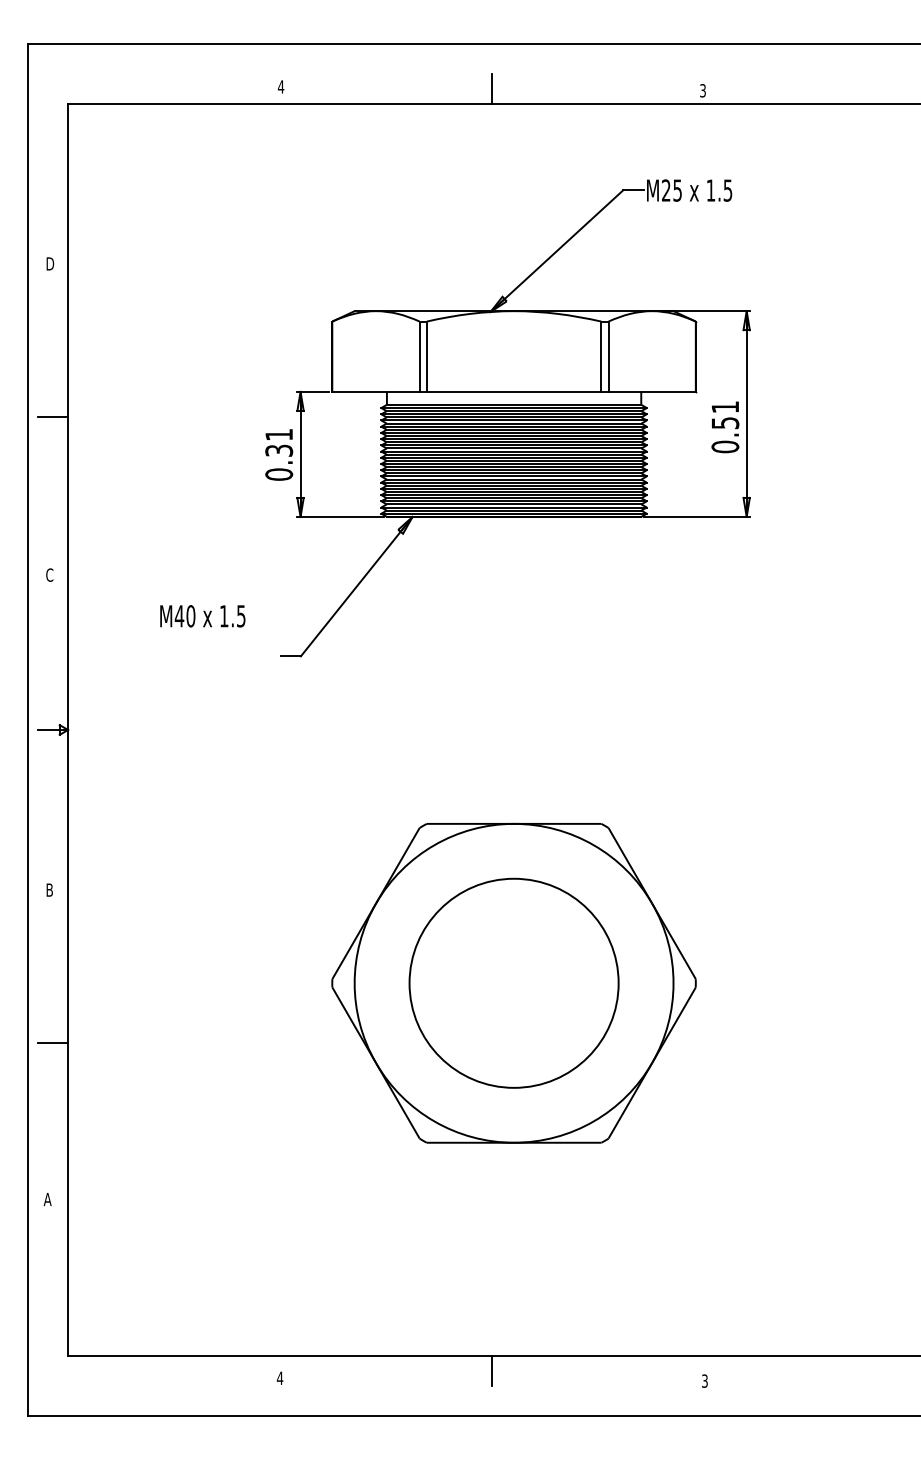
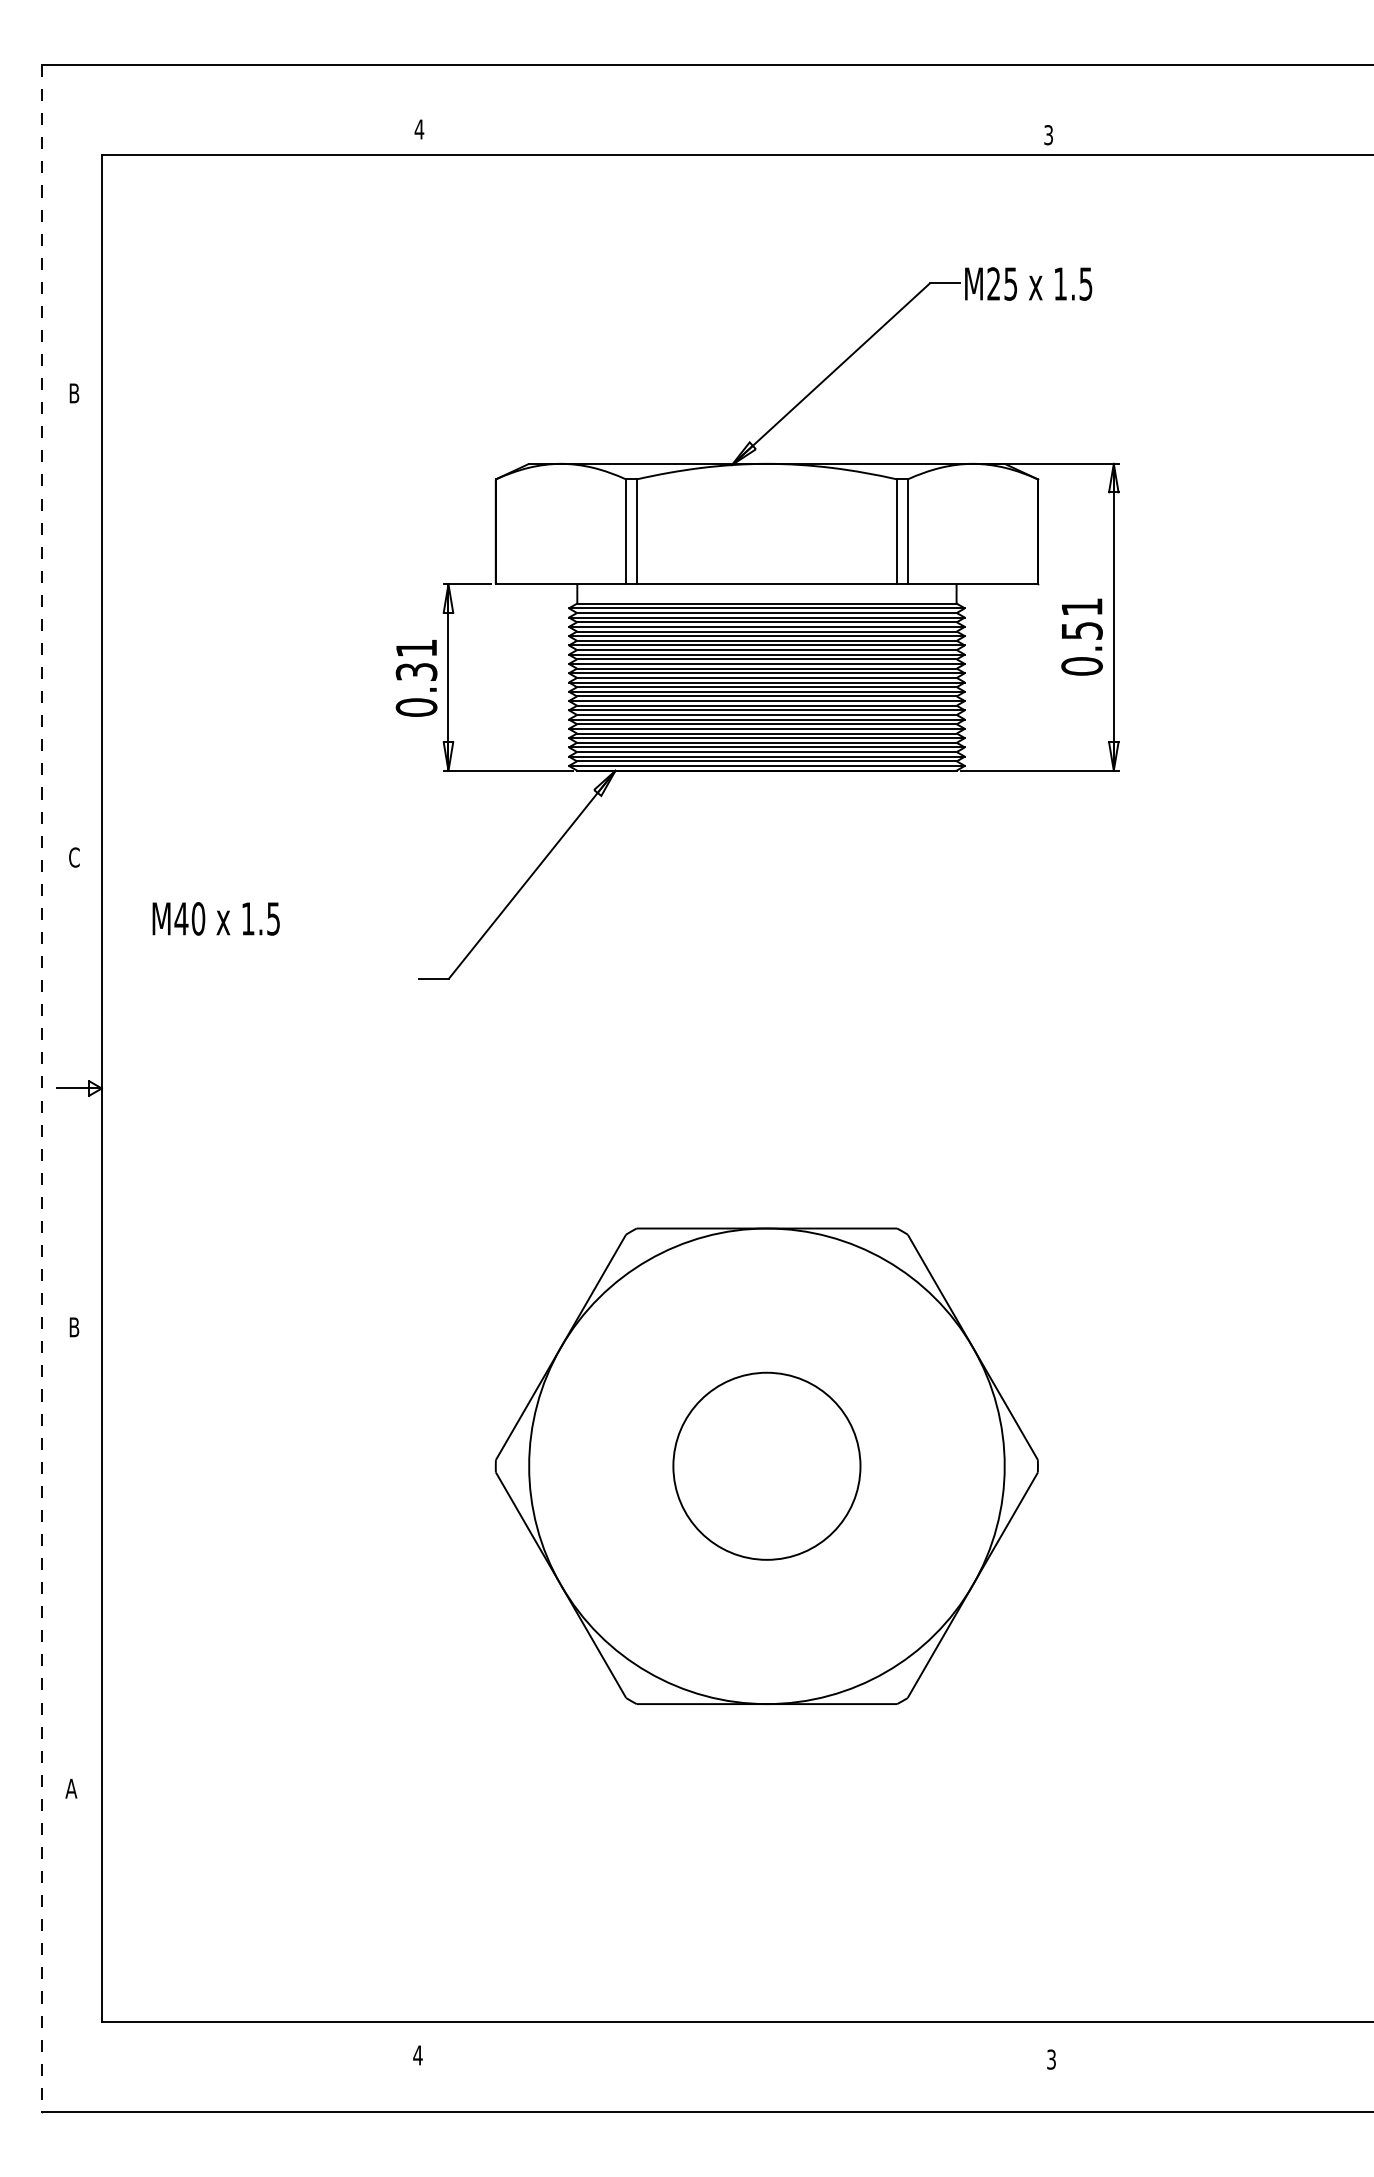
line: (491, 89) -> (733, 133), removed
text: (50, 264) -> (75, 394), D -> B
line: (52, 417) -> (78, 622), removed
text: (202, 616) -> (215, 919), moved
line: (27, 730) -> (41, 1089), solid -> dashed
circle: (513, 982) -> (766, 1465), size x0.6
line: (52, 1042) -> (78, 1554), removed
line: (491, 1370) -> (733, 2043), removed

